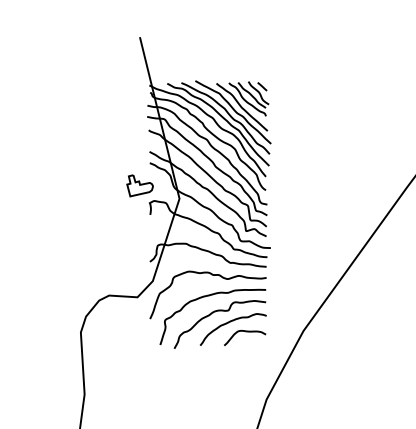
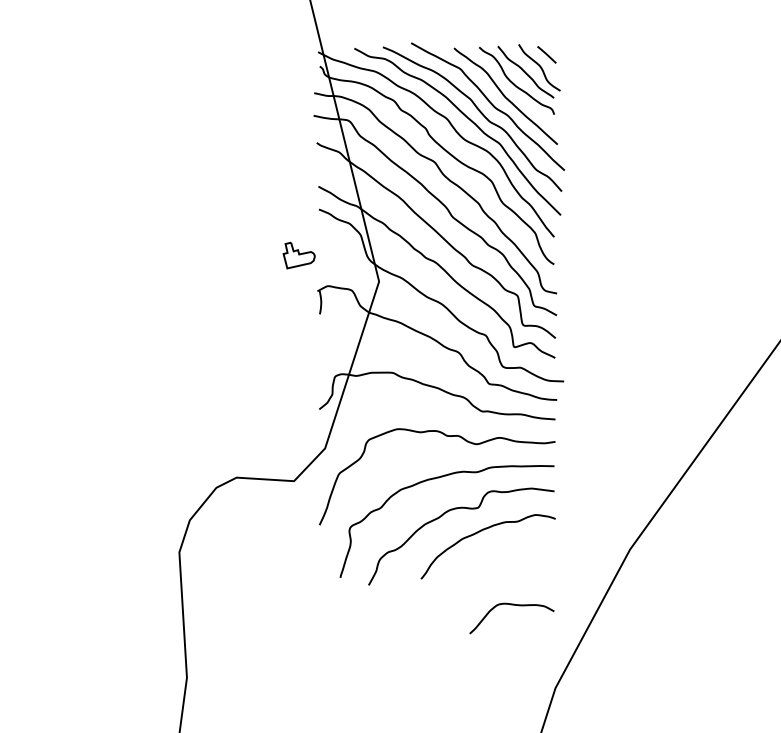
part: (139, 185) -> (298, 254), size x0.6
curve: (245, 332) -> (512, 607), moved

